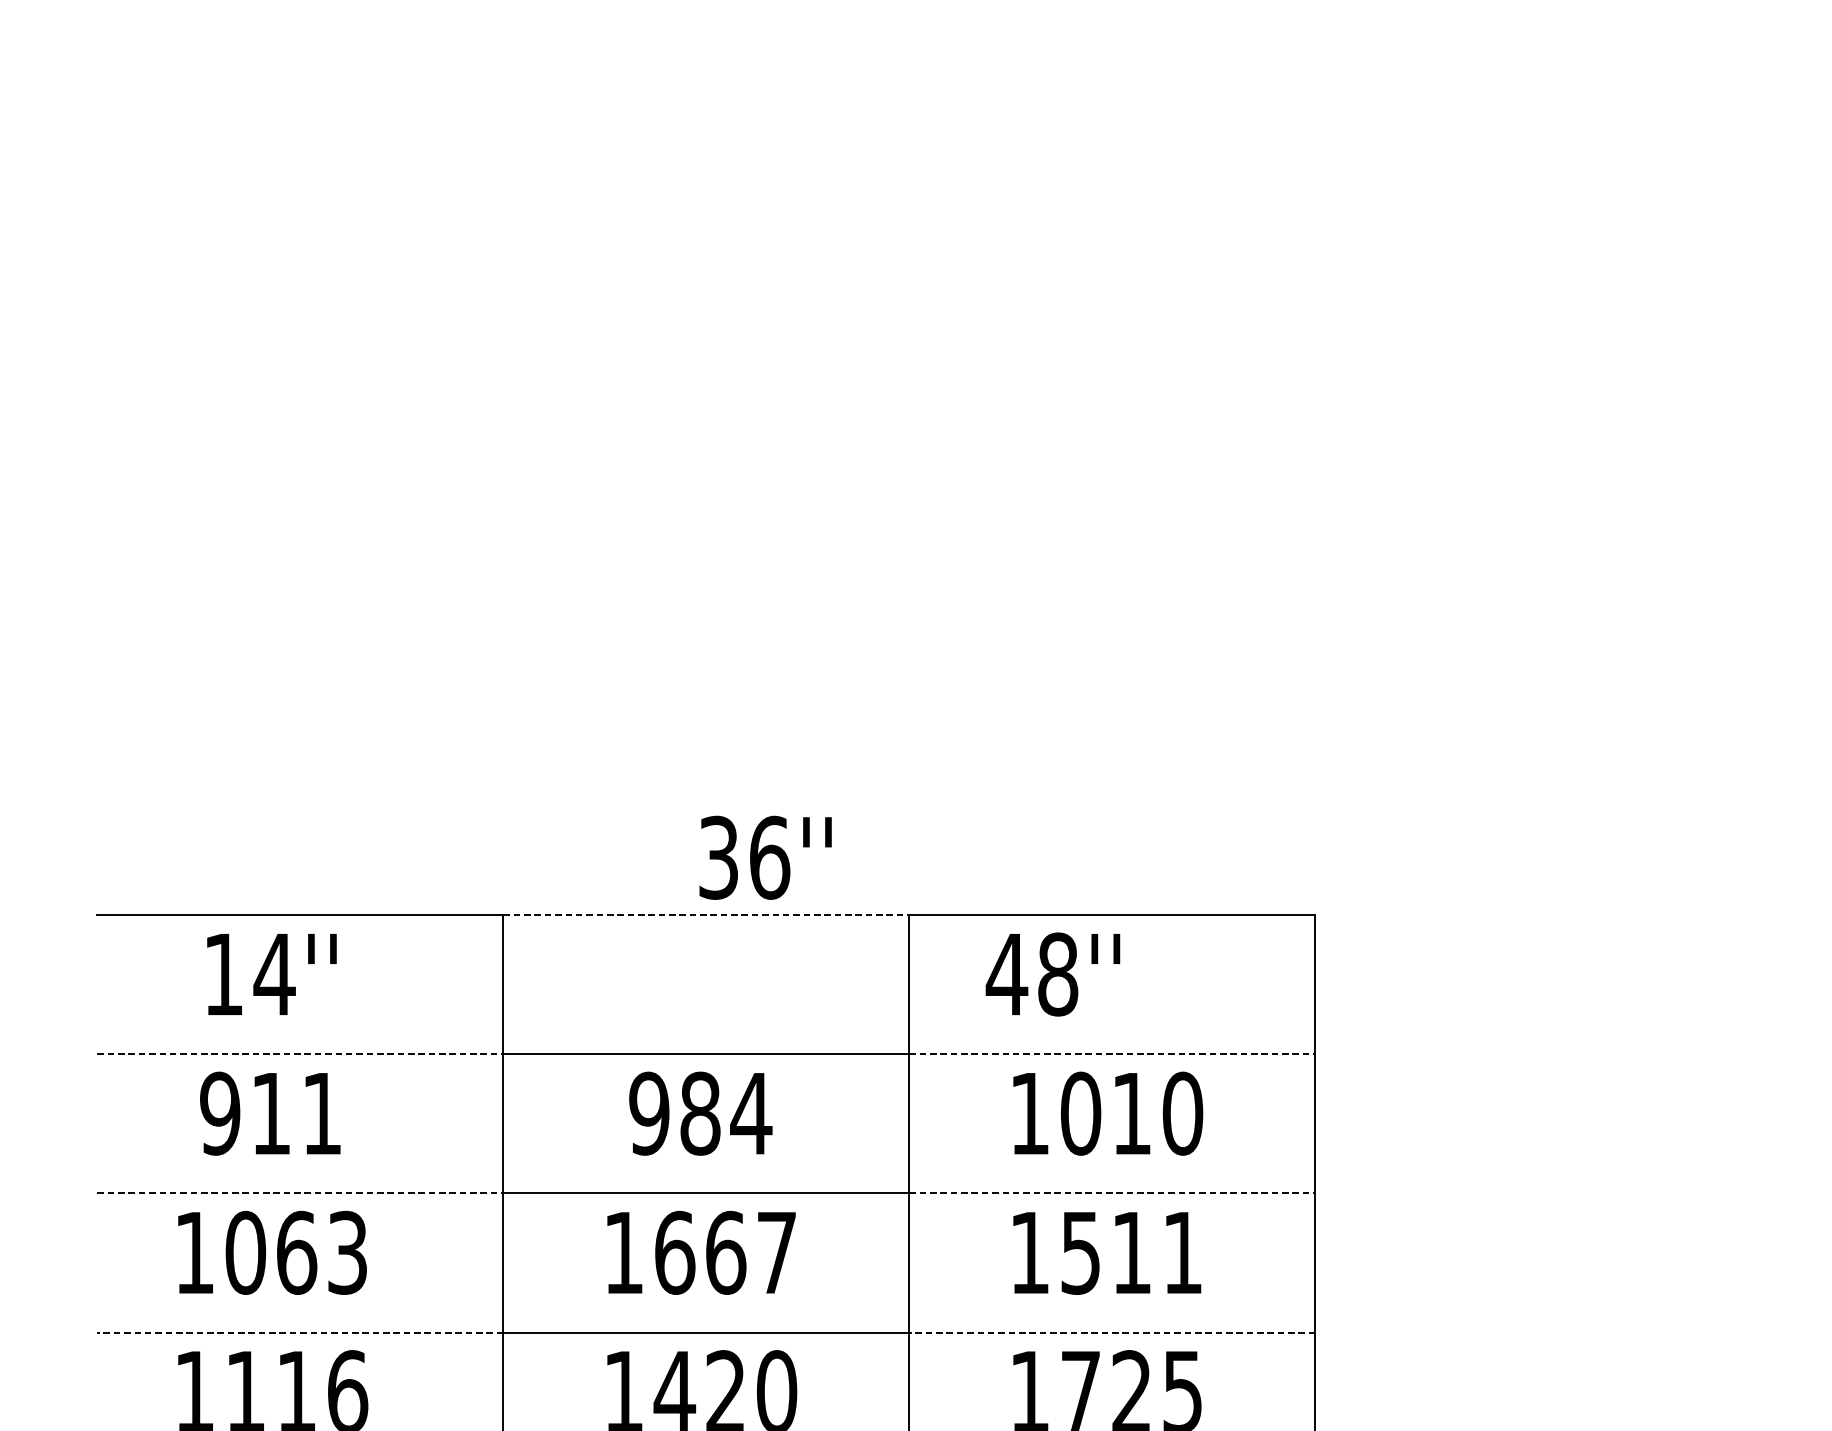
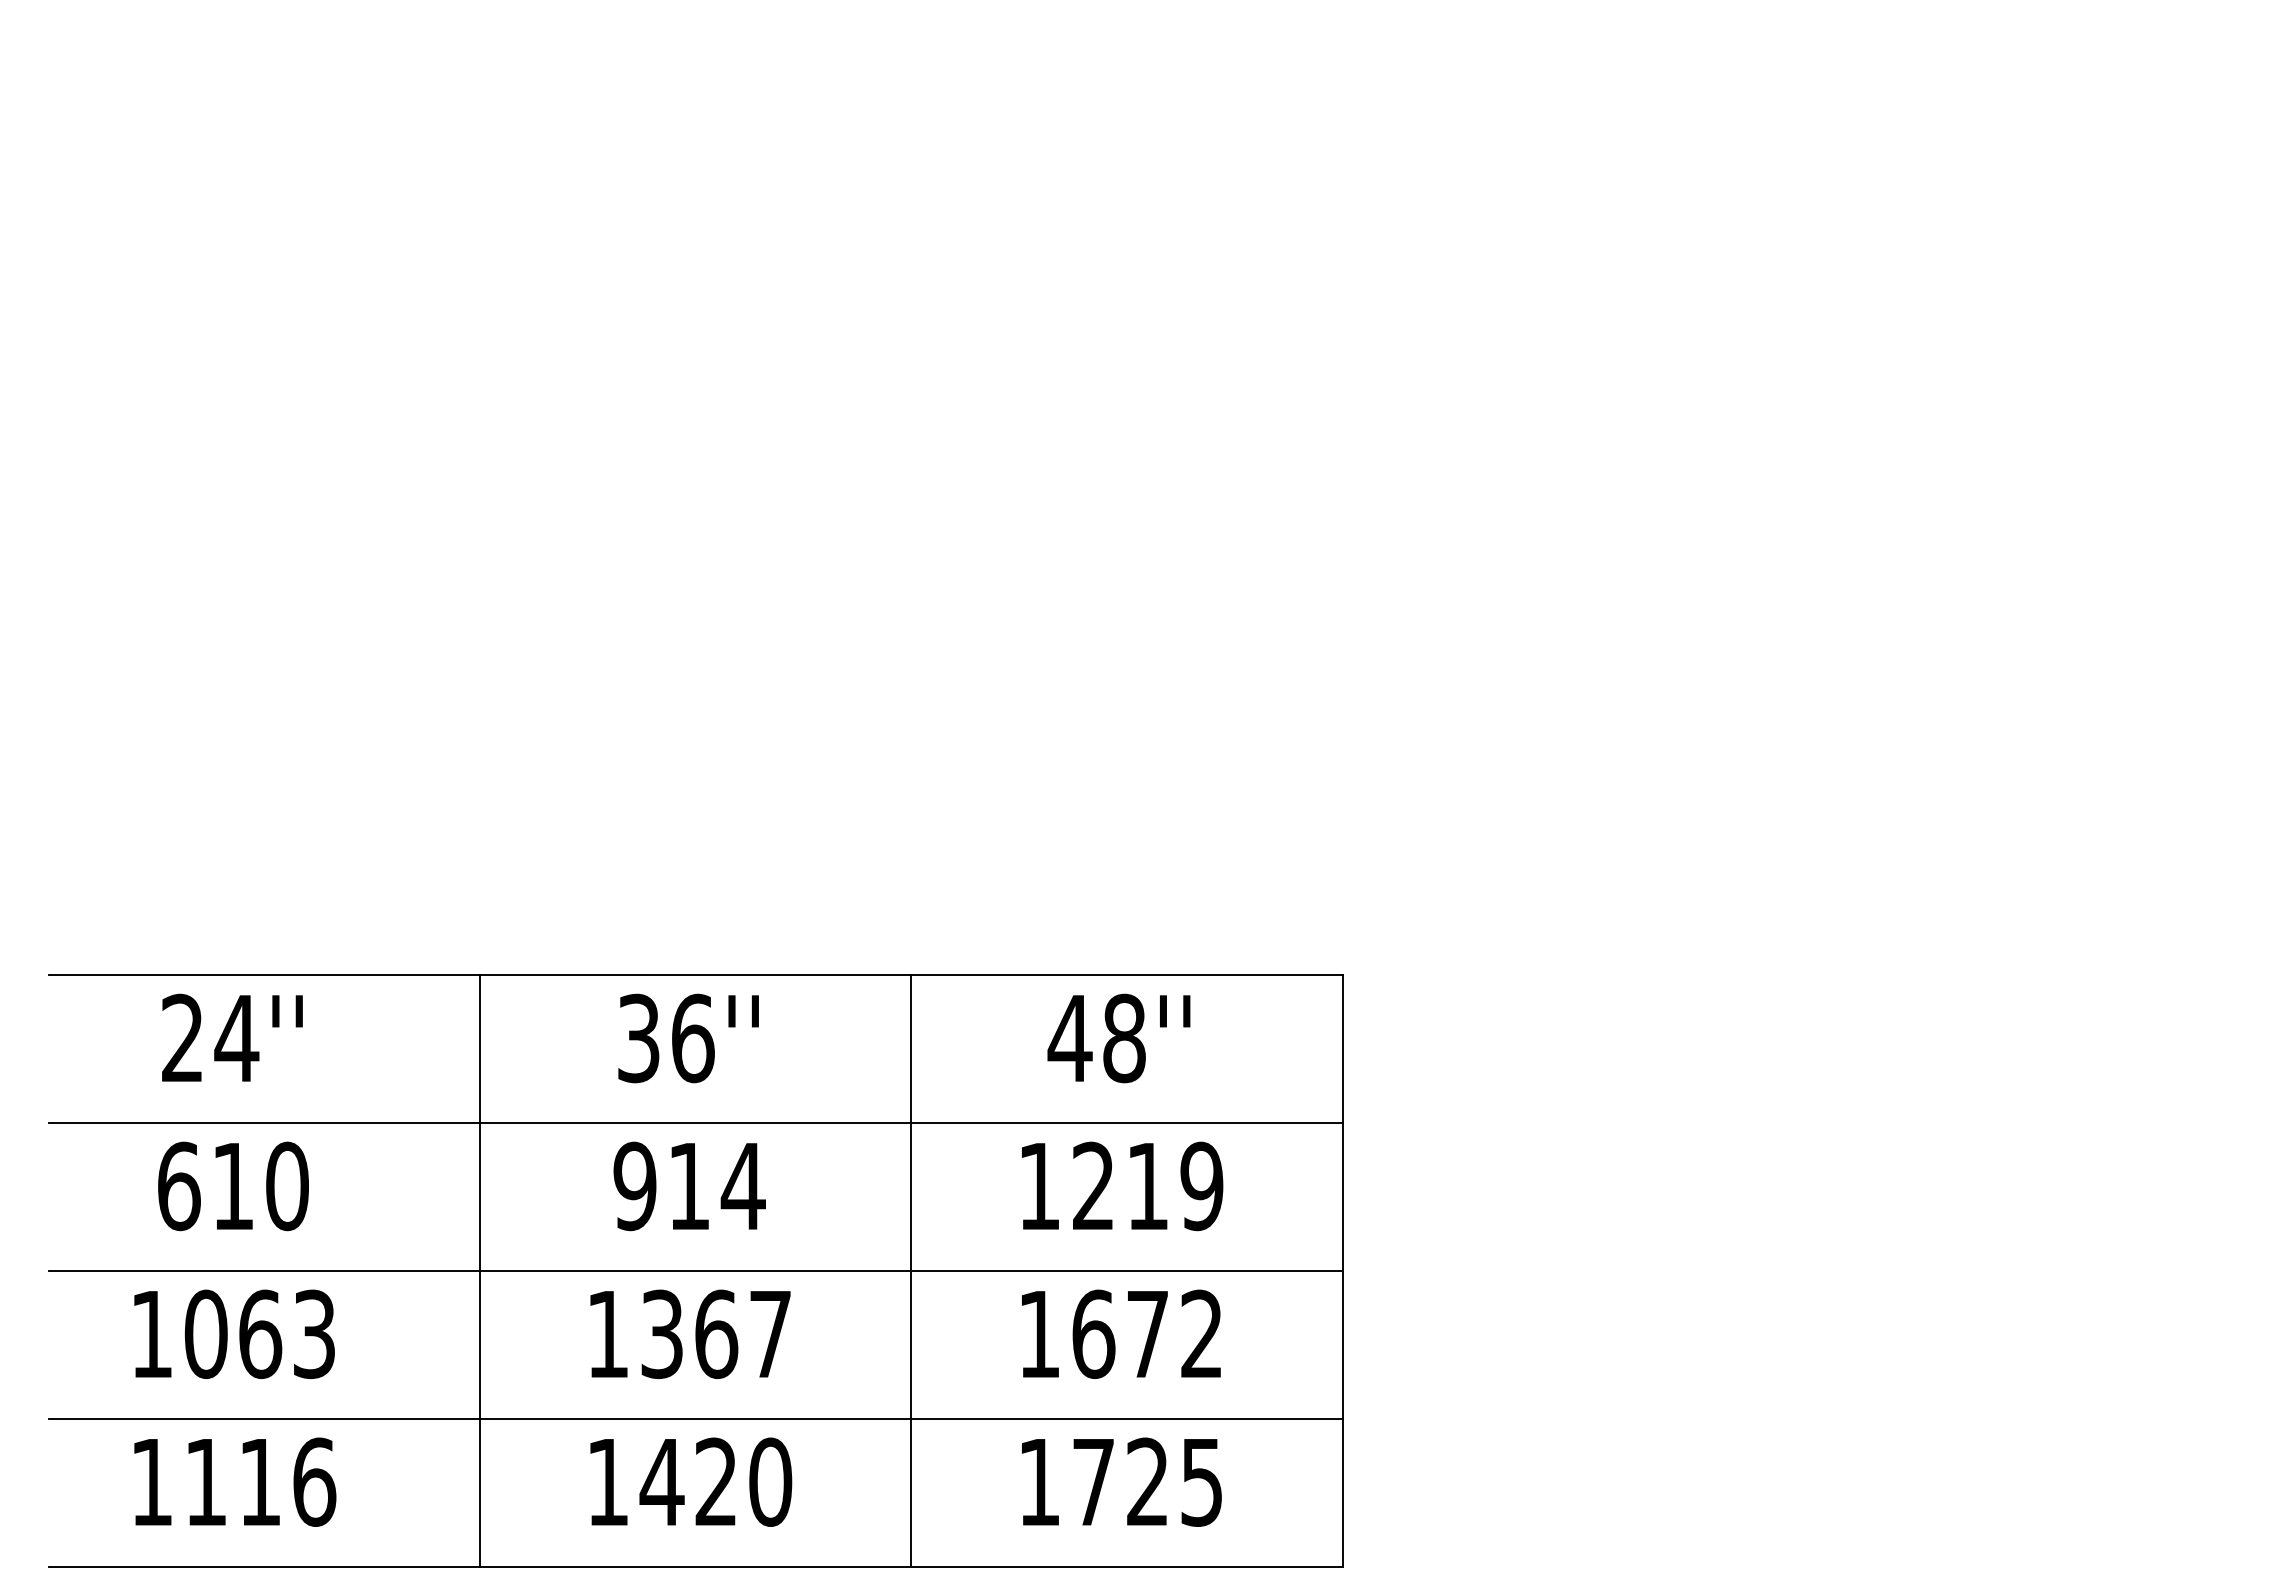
text: (765, 857) -> (688, 1038), moved
line: (706, 915) -> (695, 975), dashed -> solid
text: (223, 973) -> (182, 1037), 14'' -> 24''
text: (1052, 974) -> (1118, 1038), moved
line: (300, 1054) -> (264, 1123), dashed -> solid
line: (1112, 1054) -> (1127, 1123), dashed -> solid
text: (270, 1113) -> (232, 1186), 911 -> 610
text: (700, 1113) -> (689, 1186), 984 -> 914
text: (1131, 1113) -> (1147, 1186), 1010 -> 1219
line: (300, 1193) -> (264, 1271), dashed -> solid
line: (1112, 1193) -> (1127, 1271), dashed -> solid
text: (675, 1253) -> (662, 1334), 1667 -> 1367
text: (1130, 1253) -> (1146, 1334), 1511 -> 1672
line: (300, 1333) -> (264, 1419), dashed -> solid
line: (1112, 1333) -> (1127, 1419), dashed -> solid

